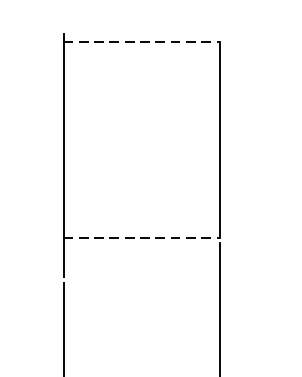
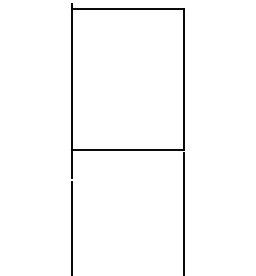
line: (142, 42) -> (128, 9), dashed -> solid
line: (142, 238) -> (128, 150), dashed -> solid

